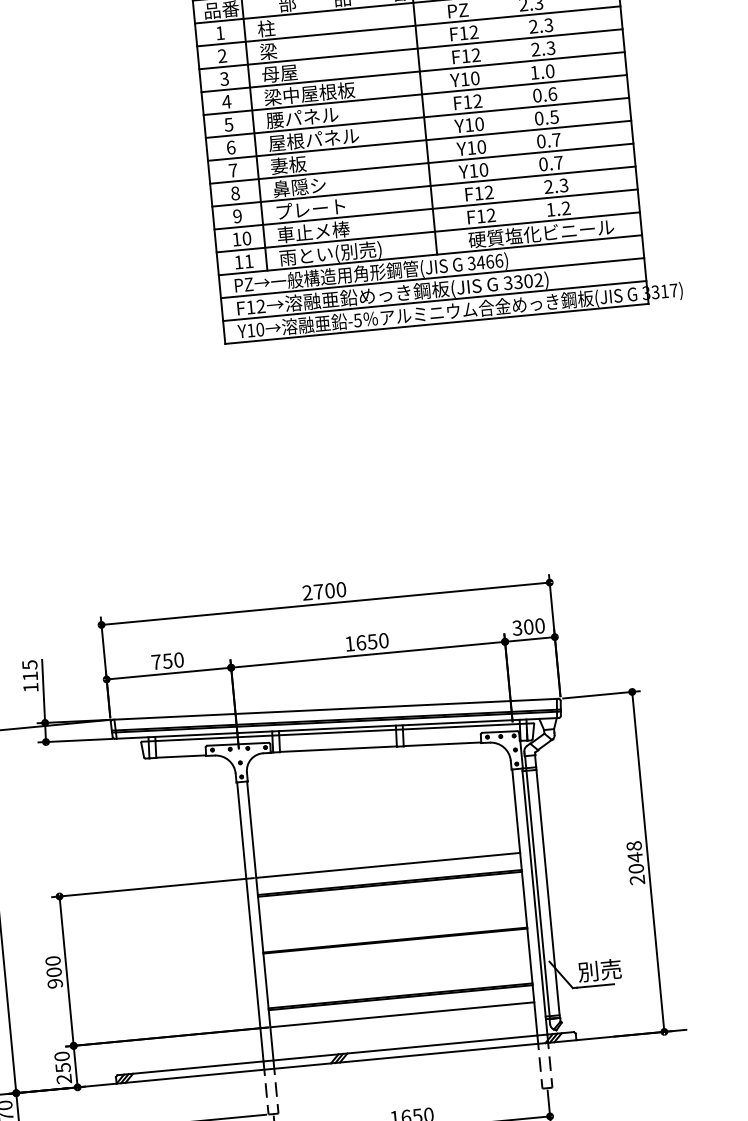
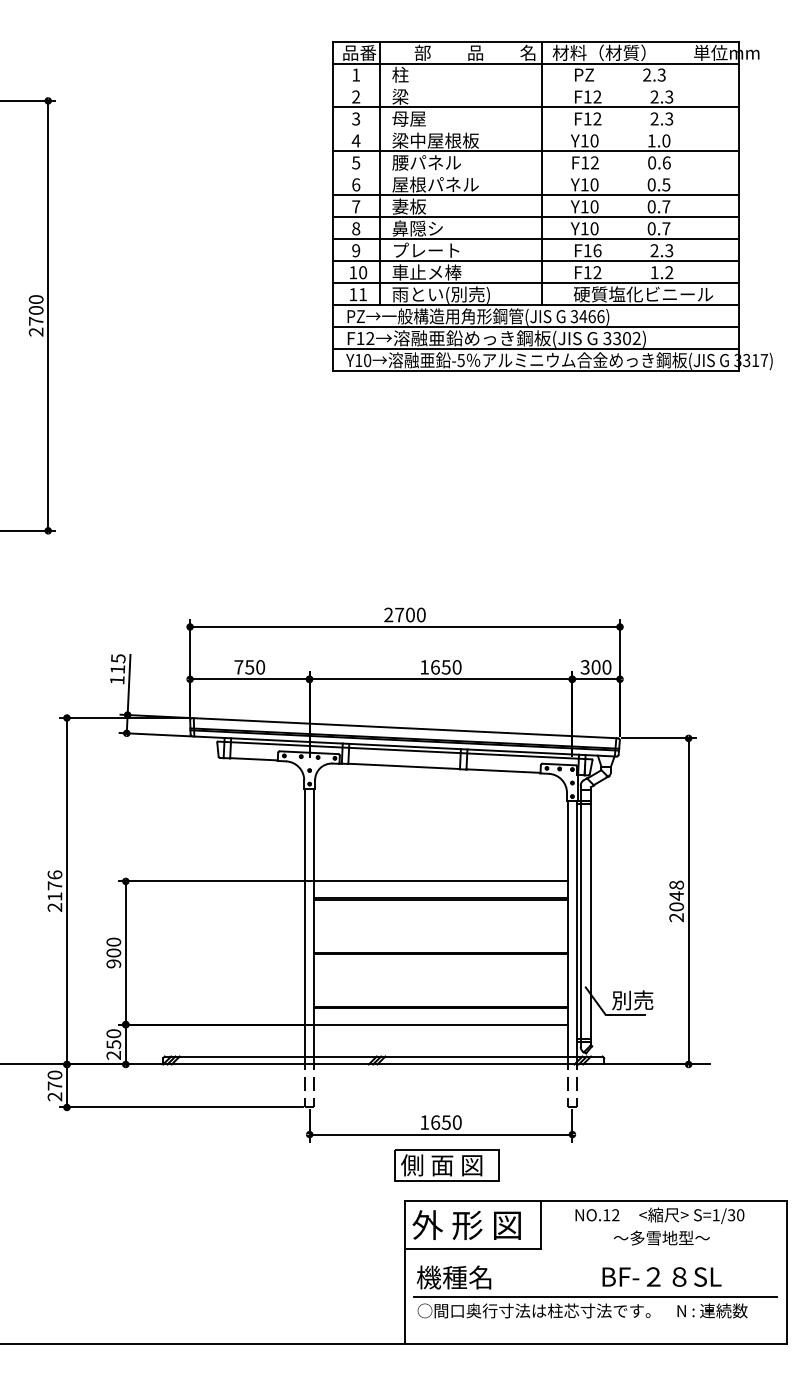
line: (409, 26) -> (536, 85), removed
line: (413, 72) -> (536, 129), removed
line: (417, 118) -> (536, 173), removed
text: (489, 192) -> (597, 250), F12 -> F16

